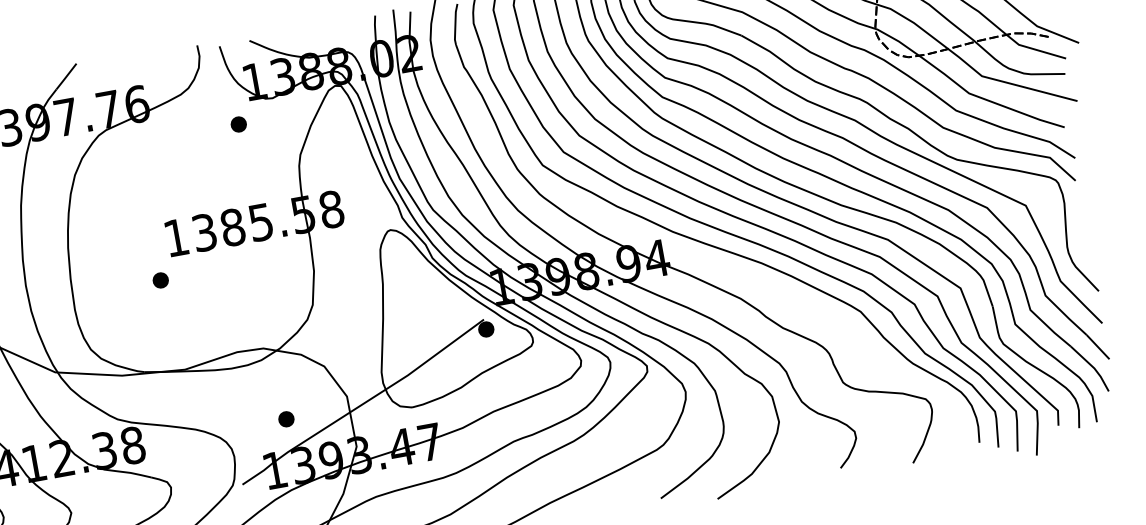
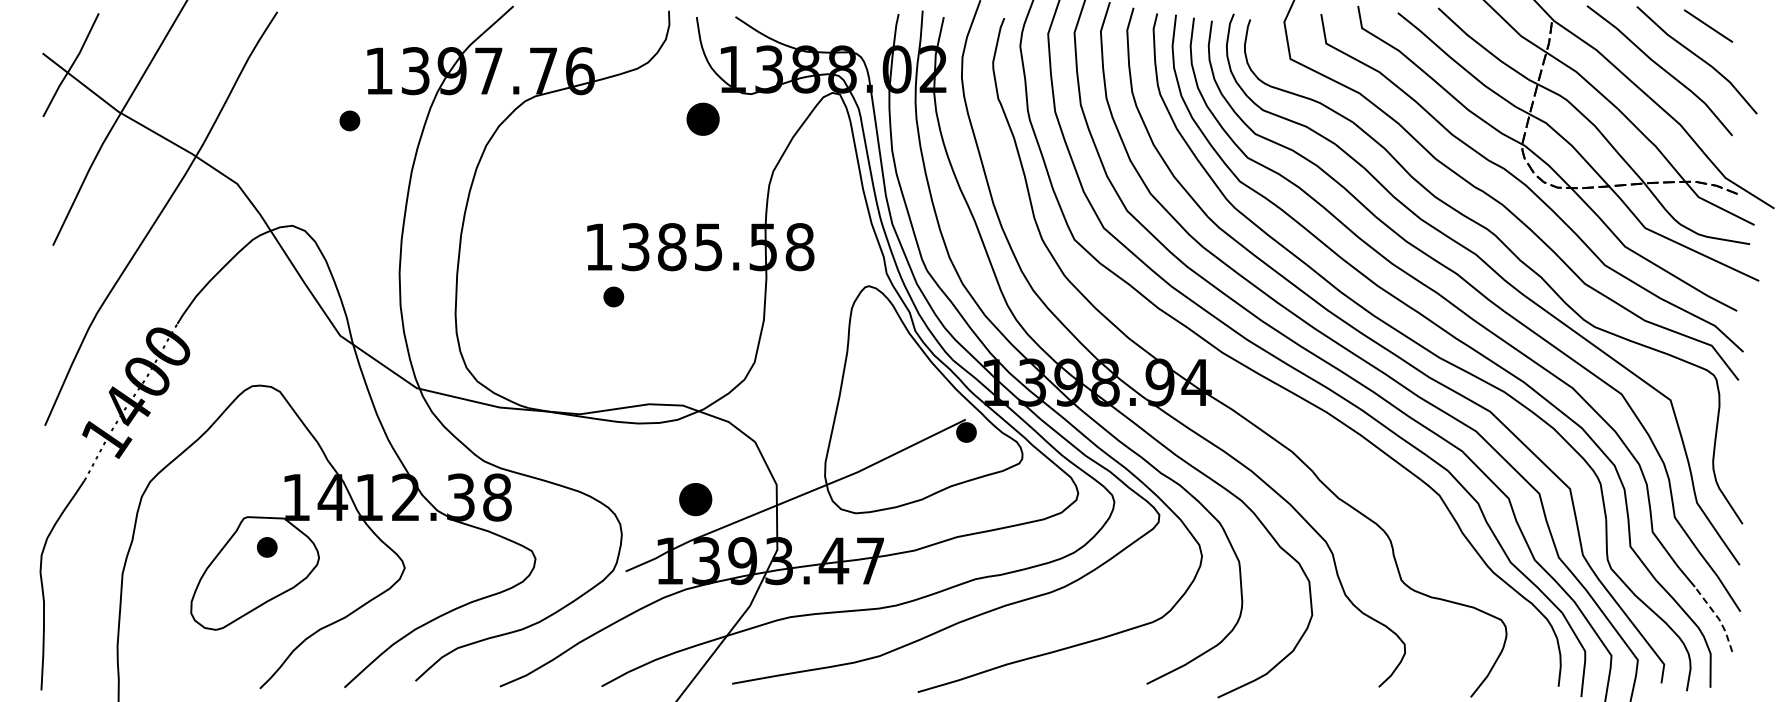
part: (238, 124) -> (702, 119), size x1.6
part: (160, 280) -> (613, 296), moved
line: (1093, 367) -> (1718, 618), solid -> dashed
part: (286, 419) -> (695, 499), size x1.6

